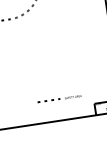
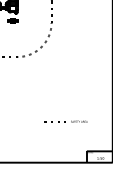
part: (59, 98) -> (65, 121), moved

